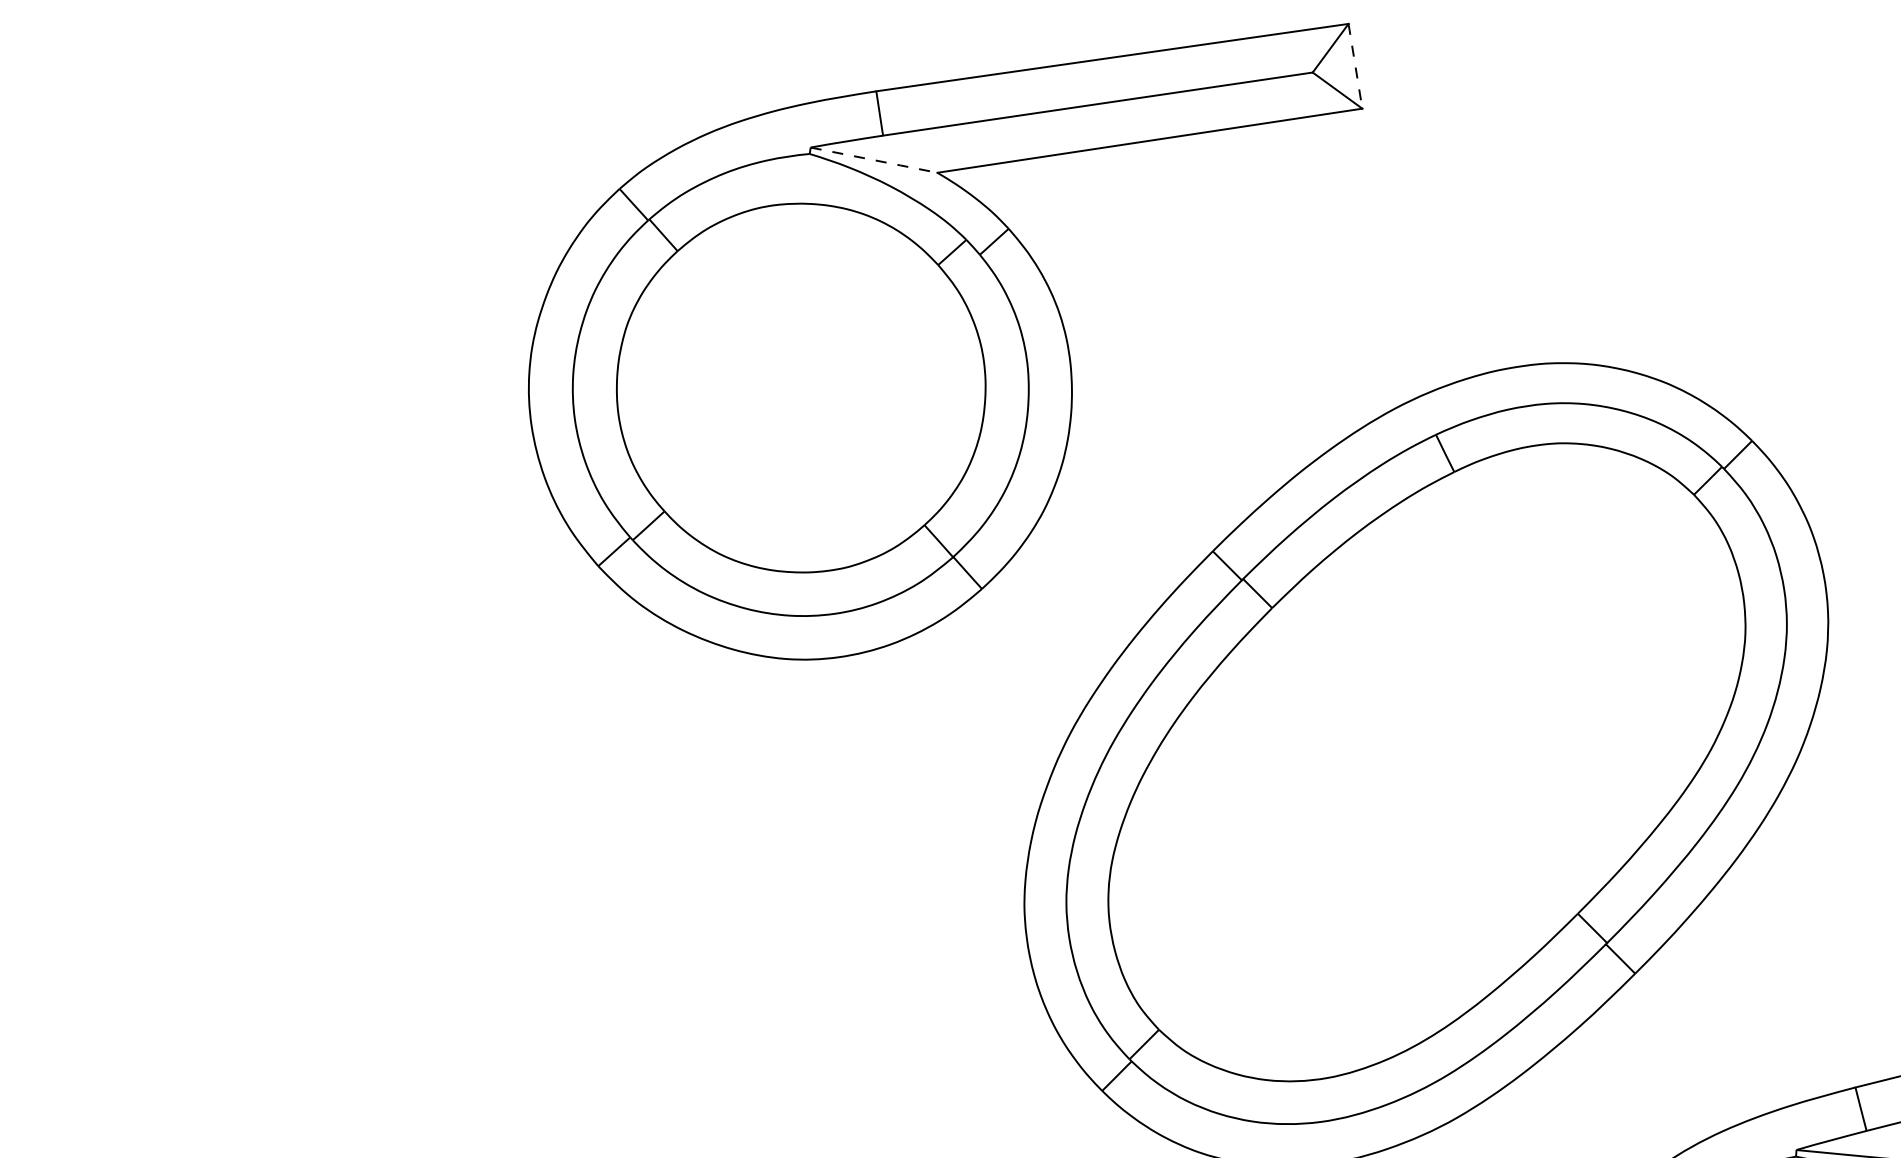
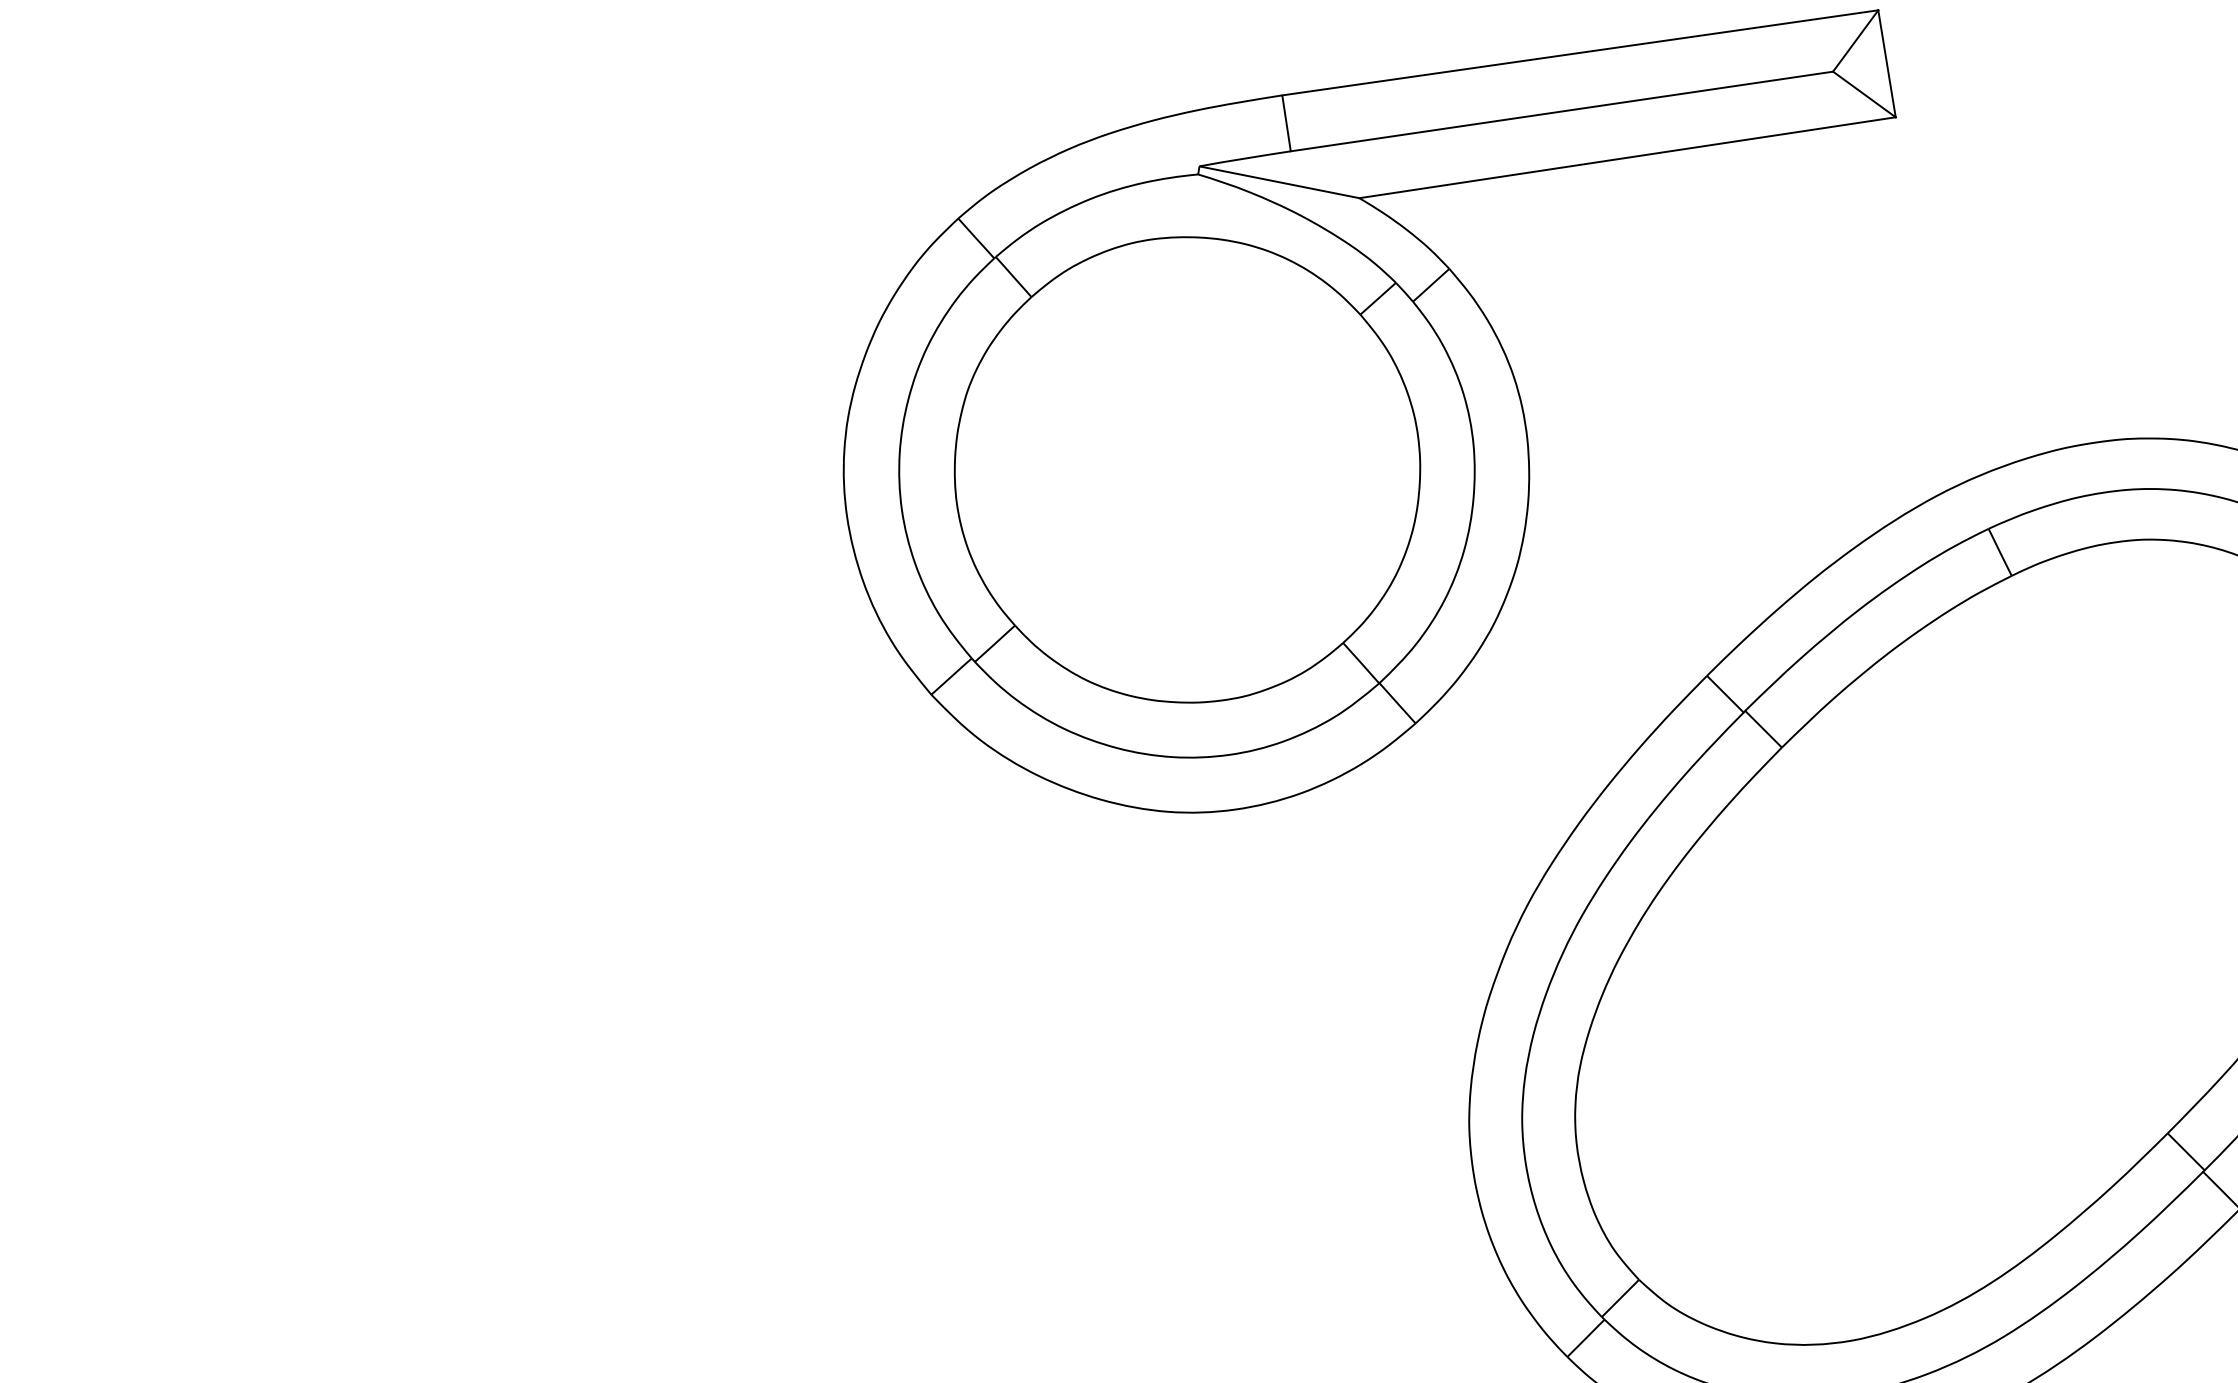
line: (1355, 66) -> (1887, 64), dashed -> solid
line: (873, 160) -> (1278, 182), dashed -> solid

